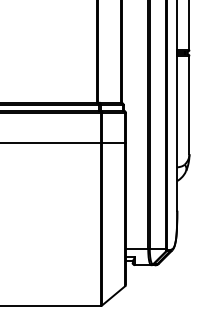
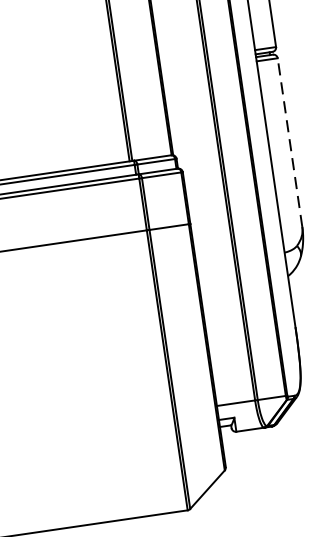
line: (189, 105) -> (290, 143), solid -> dashed

